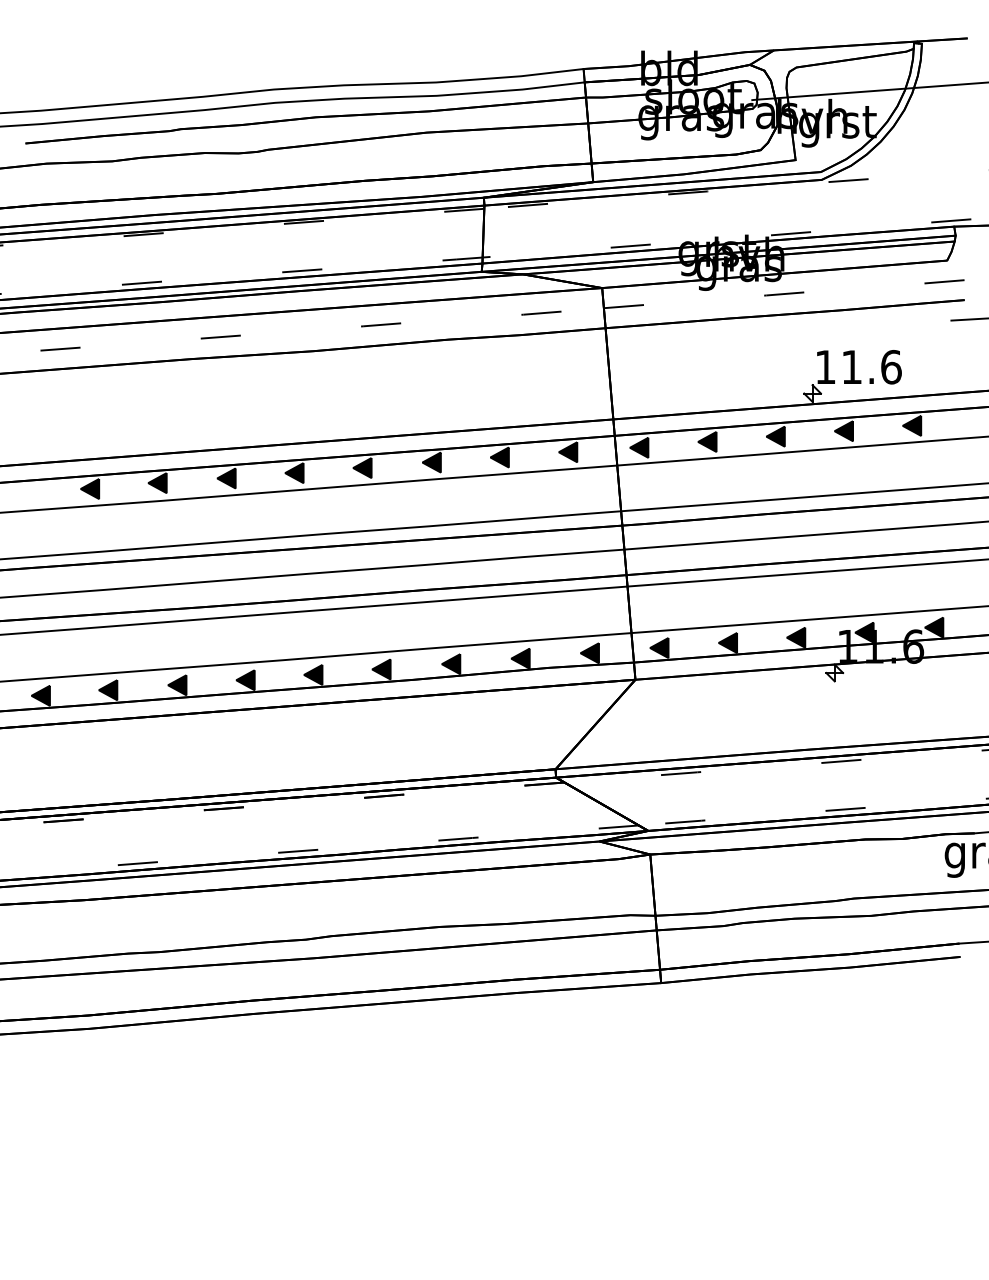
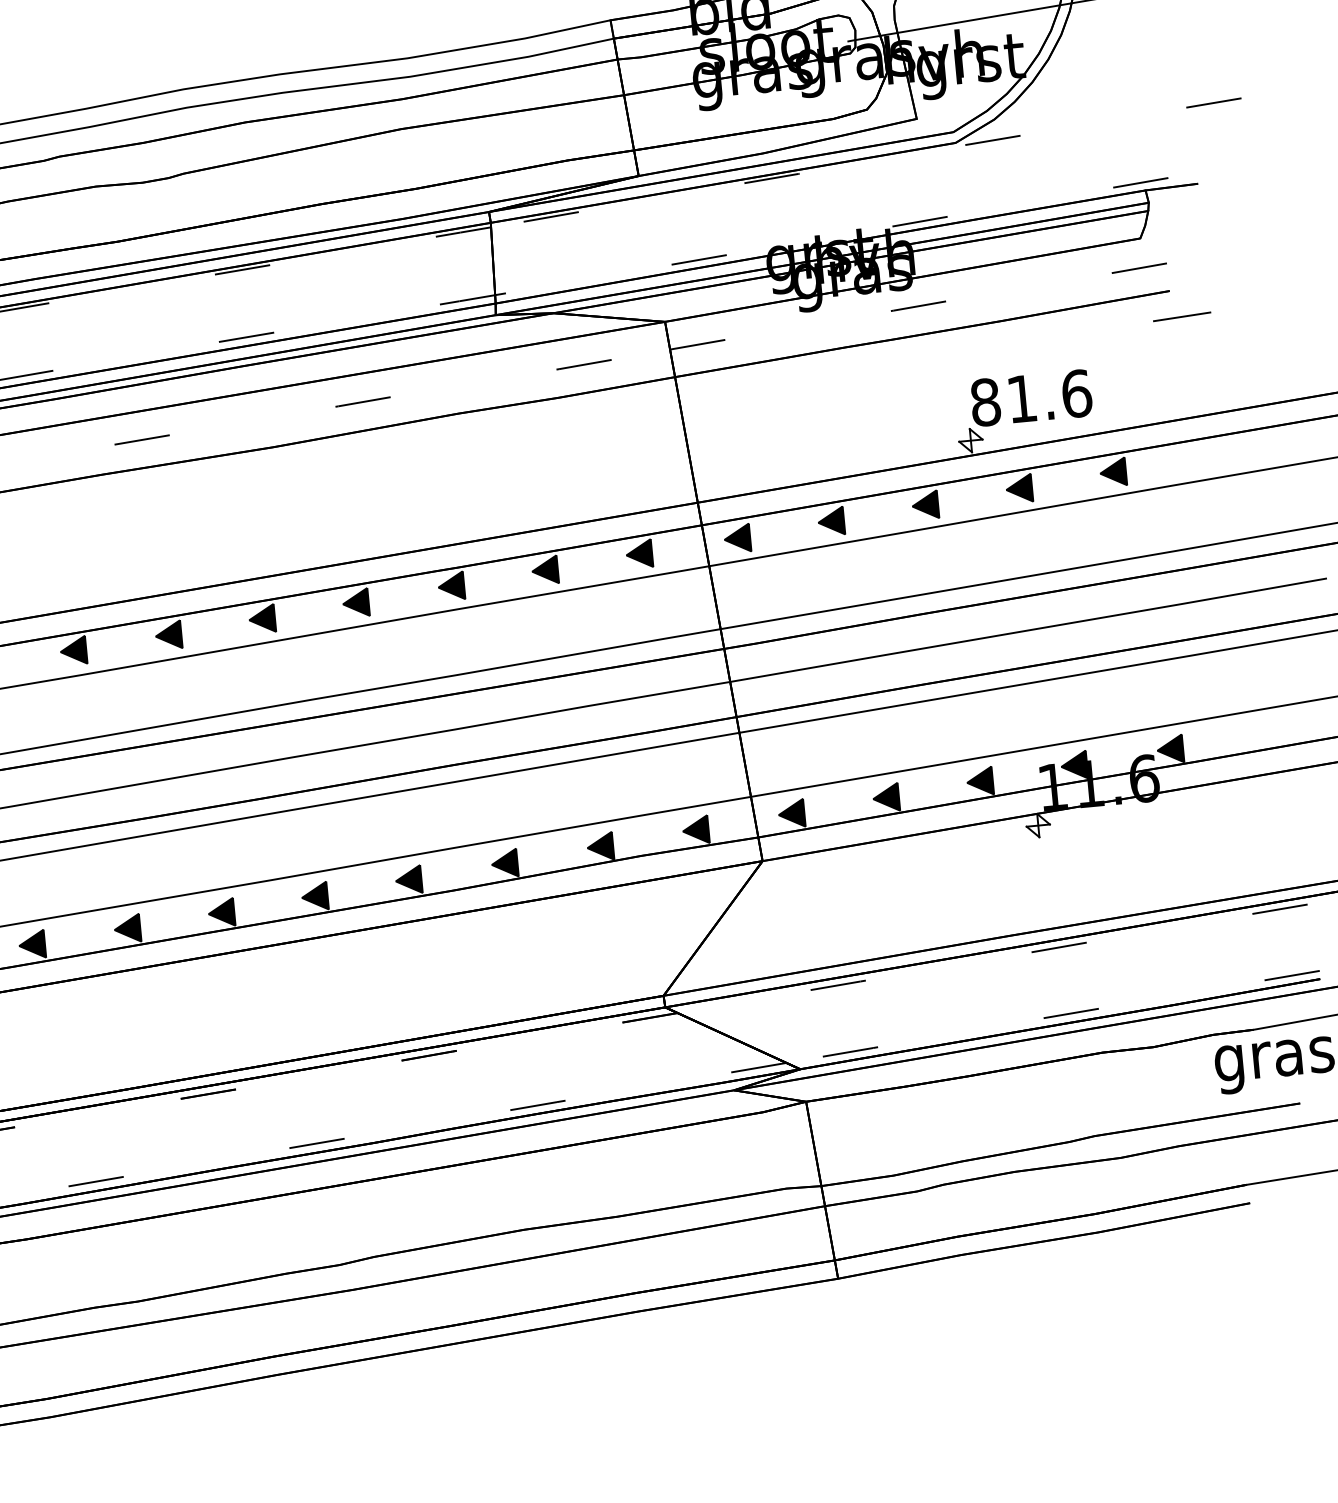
text: (825, 367) -> (985, 402), 11.6 -> 81.6

